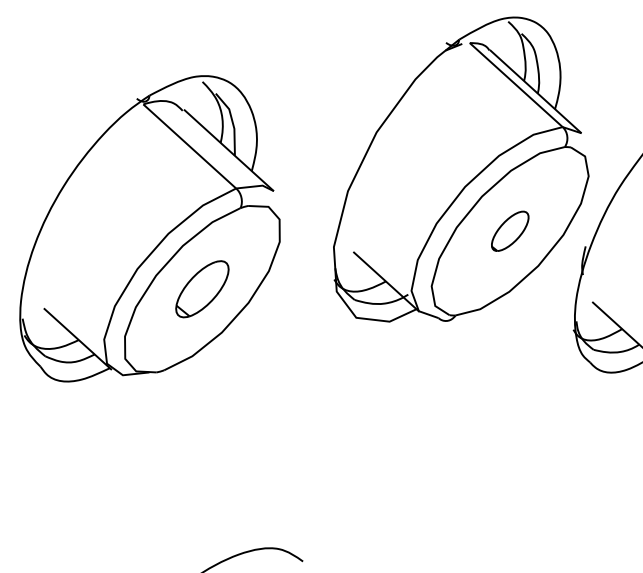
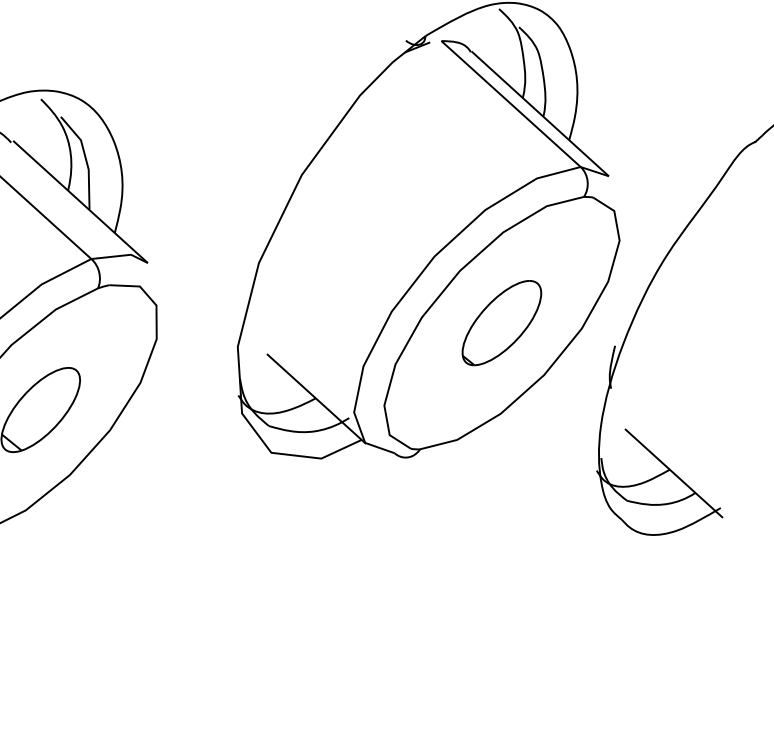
part: (510, 231) -> (502, 323), size x1.43

